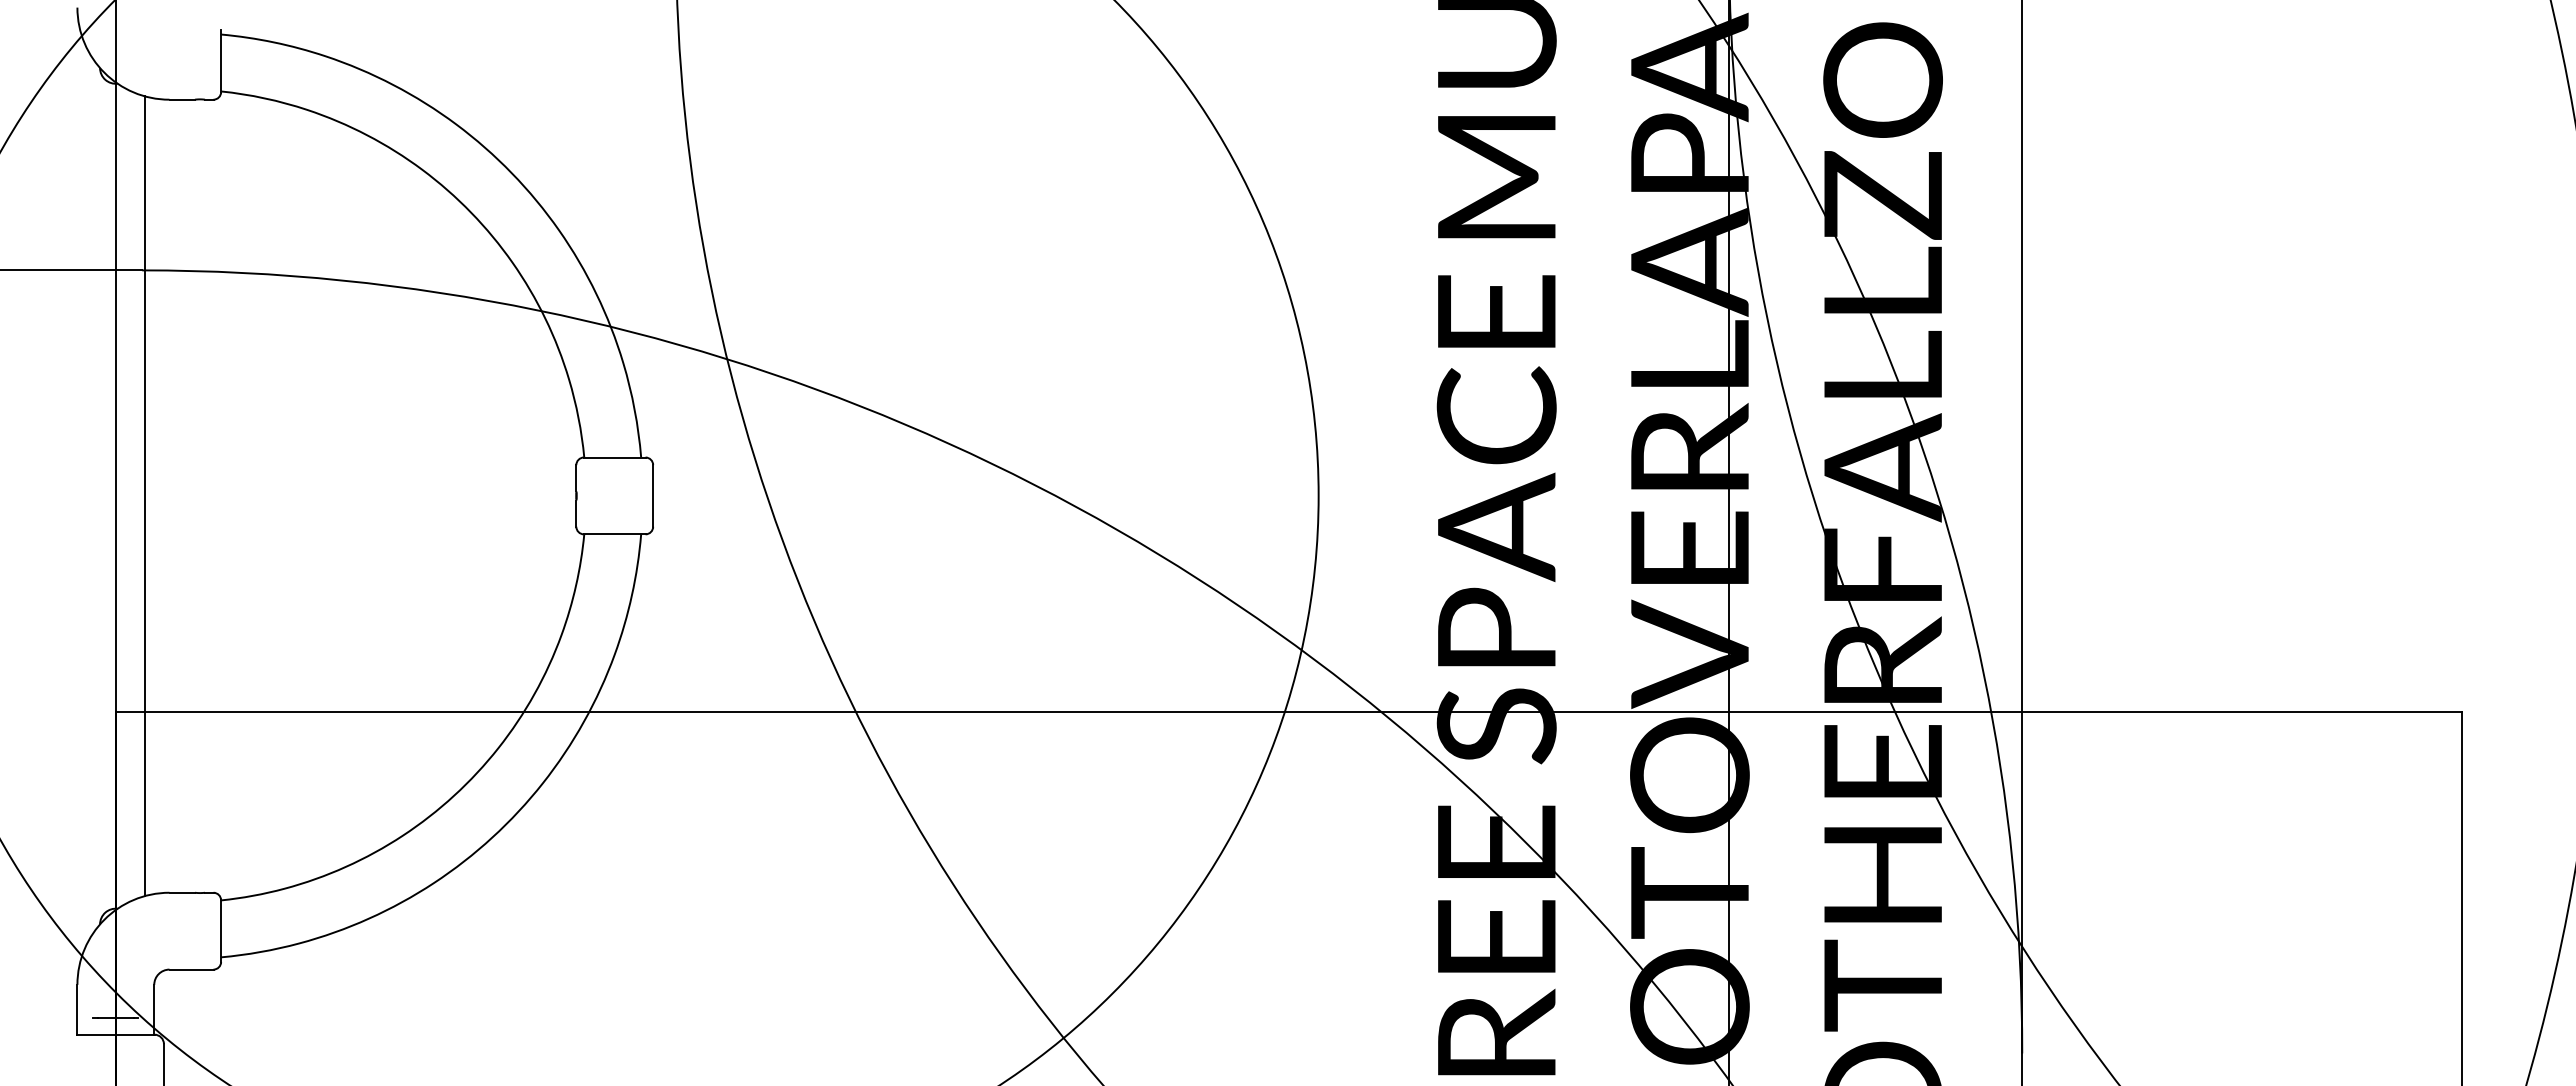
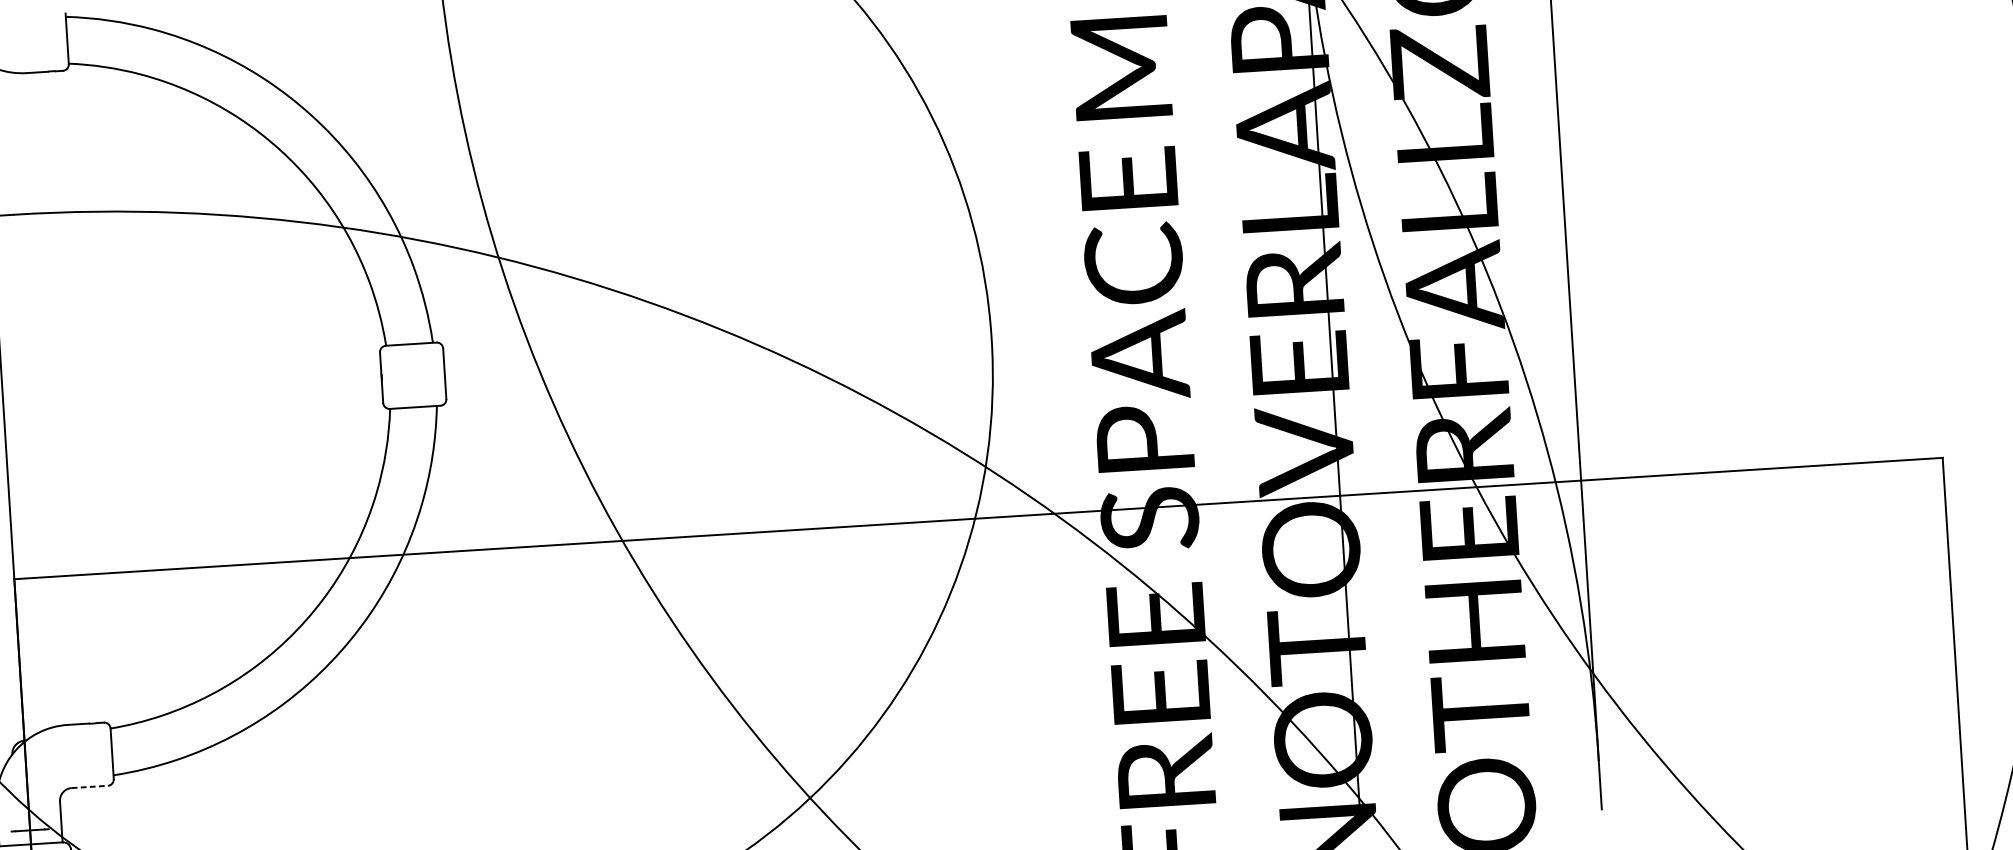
line: (145, 496) -> (27, 400), removed
line: (191, 969) -> (89, 786), solid -> dashed

